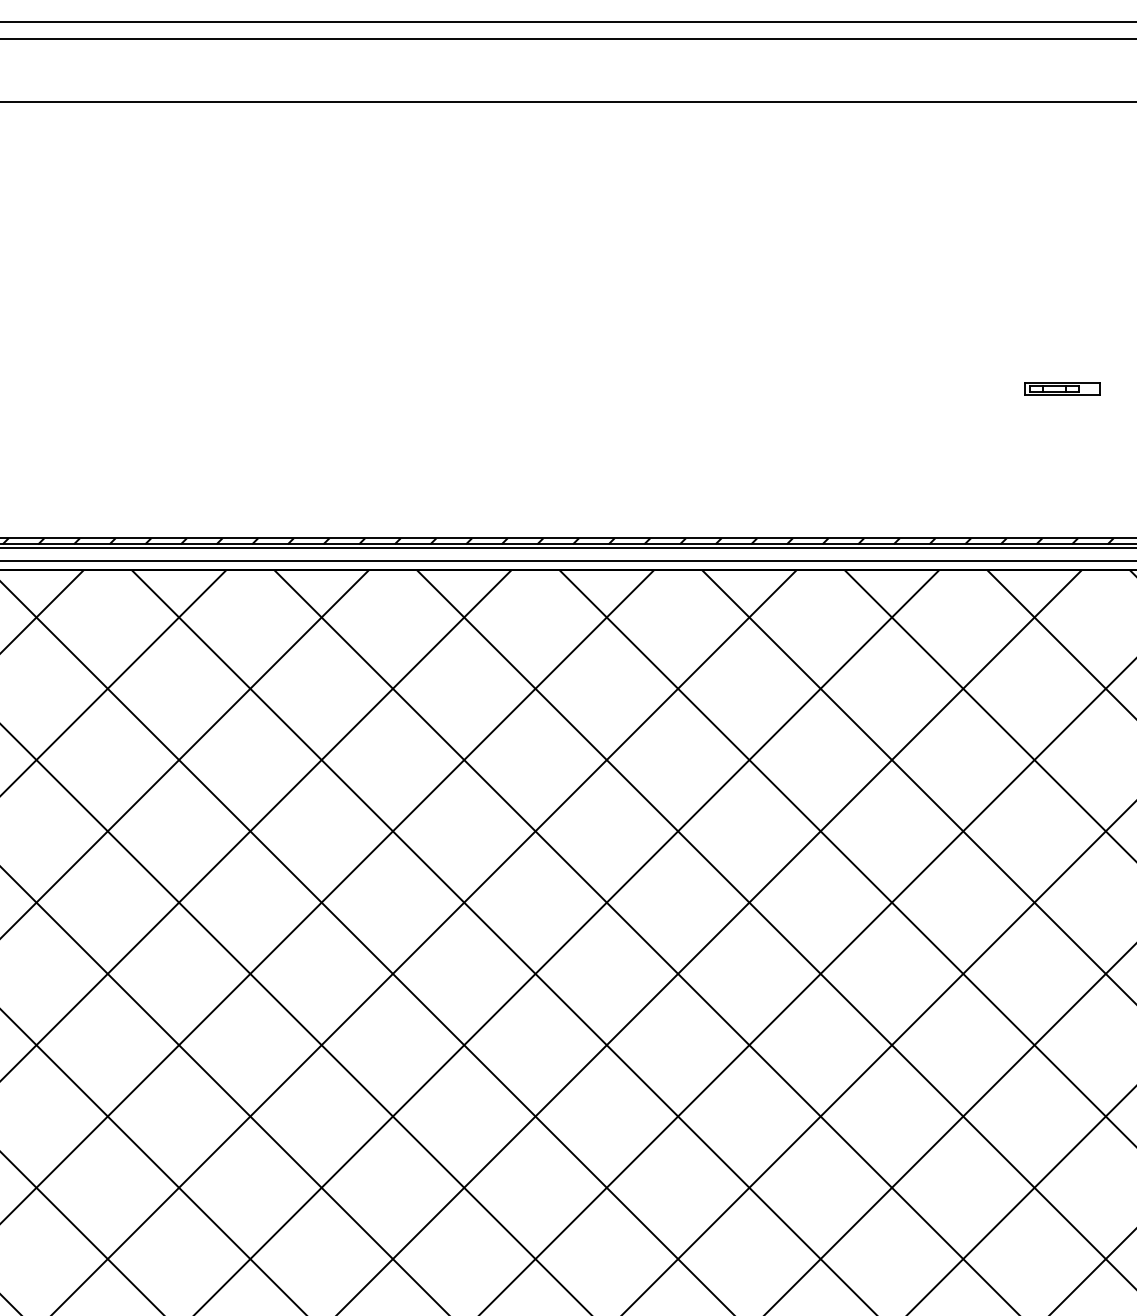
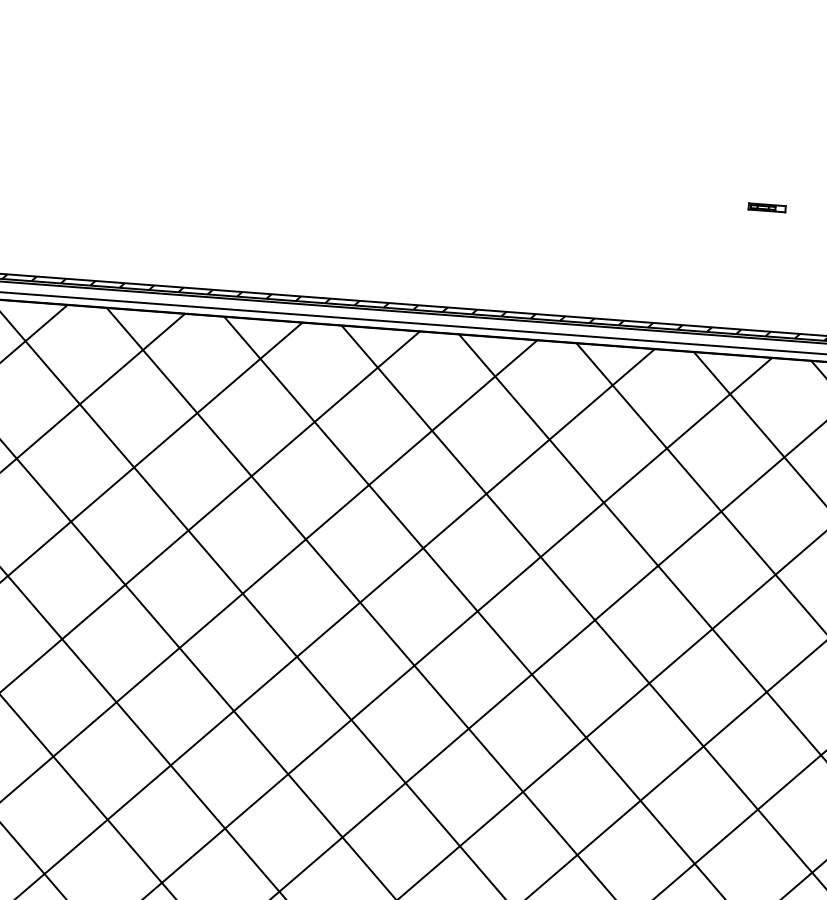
part: (1062, 388) -> (767, 207), size x0.6

